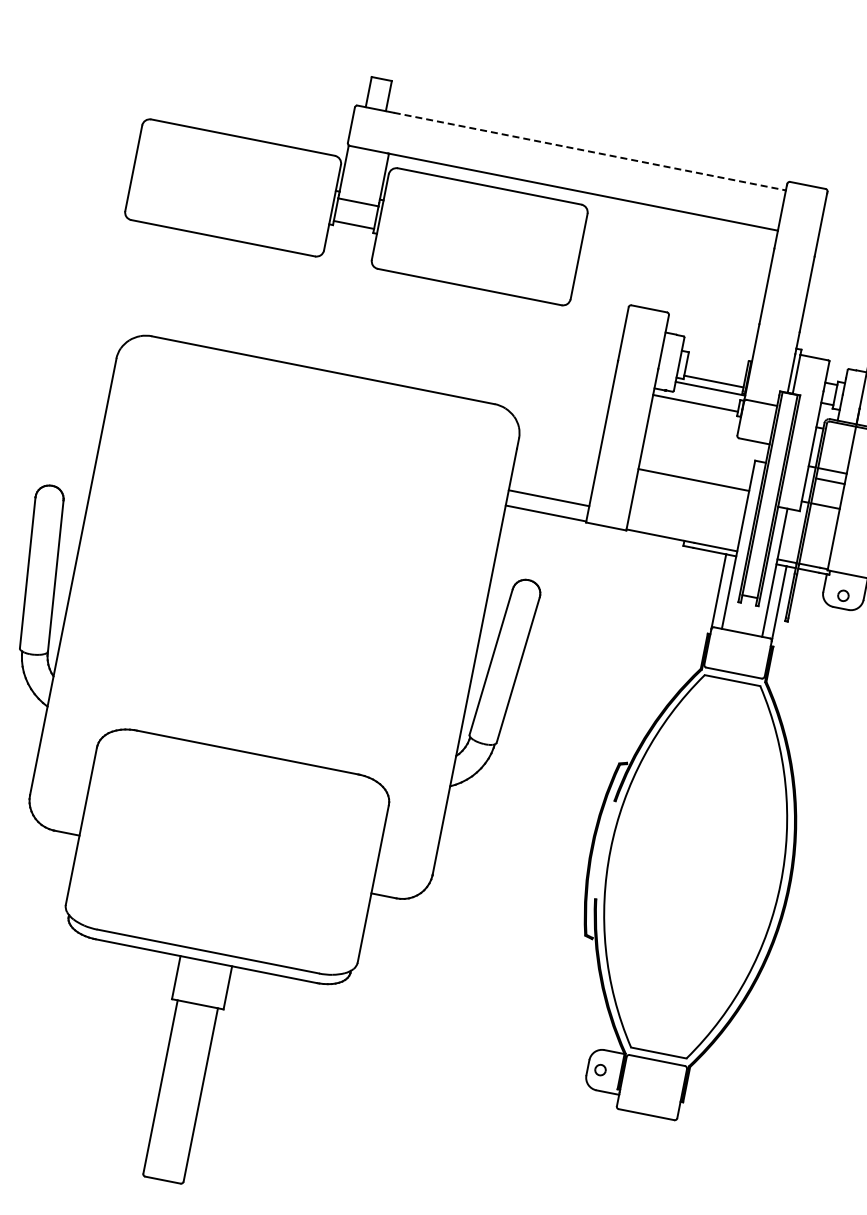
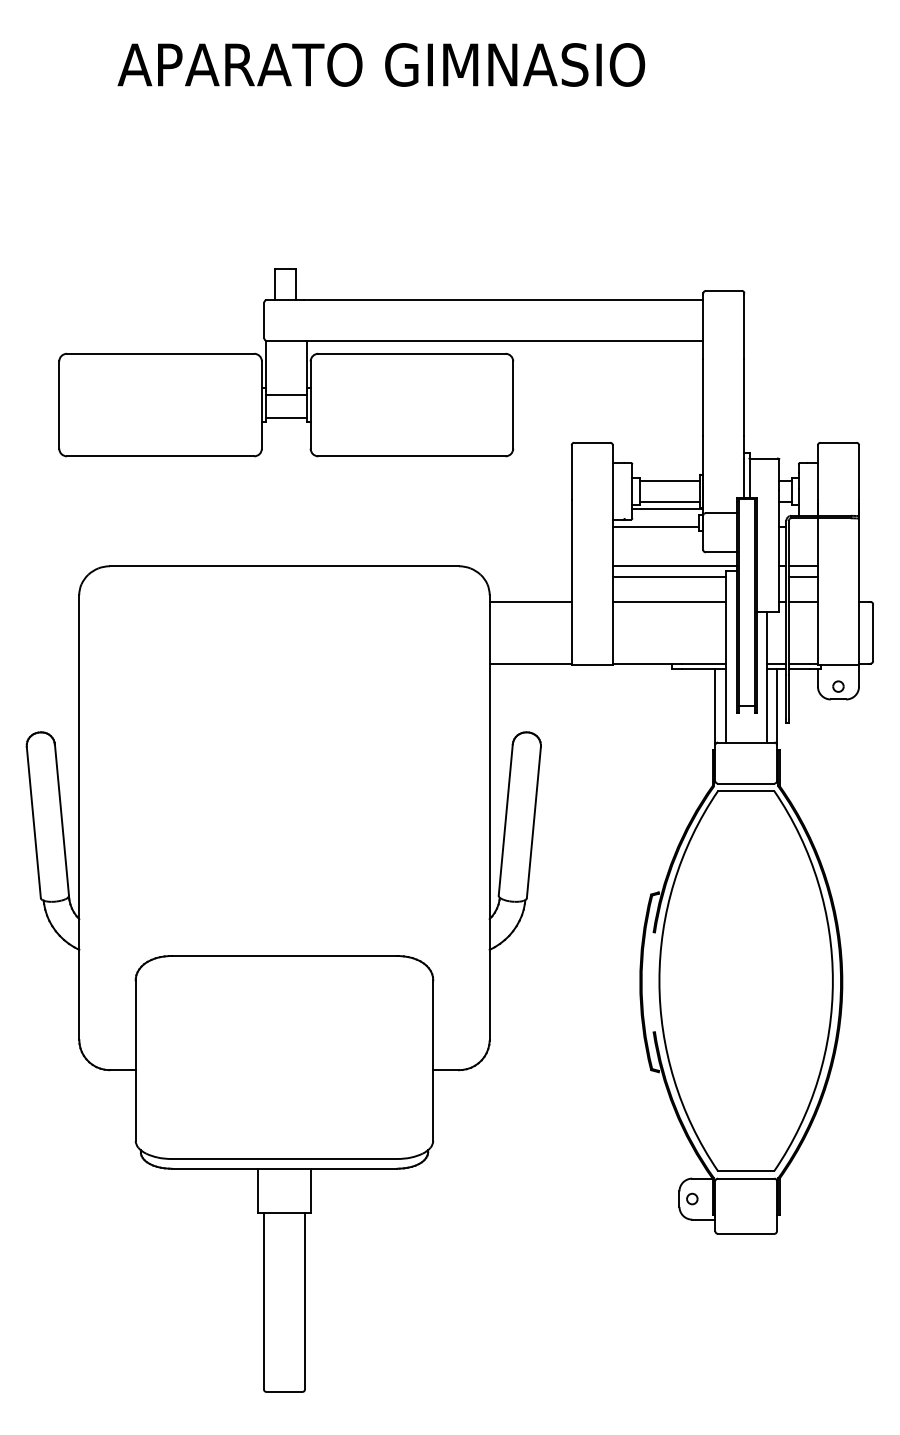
line: (589, 152) -> (503, 300), dashed -> solid
line: (717, 361) -> (669, 481), added
line: (705, 446) -> (674, 566), added
line: (698, 454) -> (668, 576), added
line: (548, 498) -> (530, 602), moved

